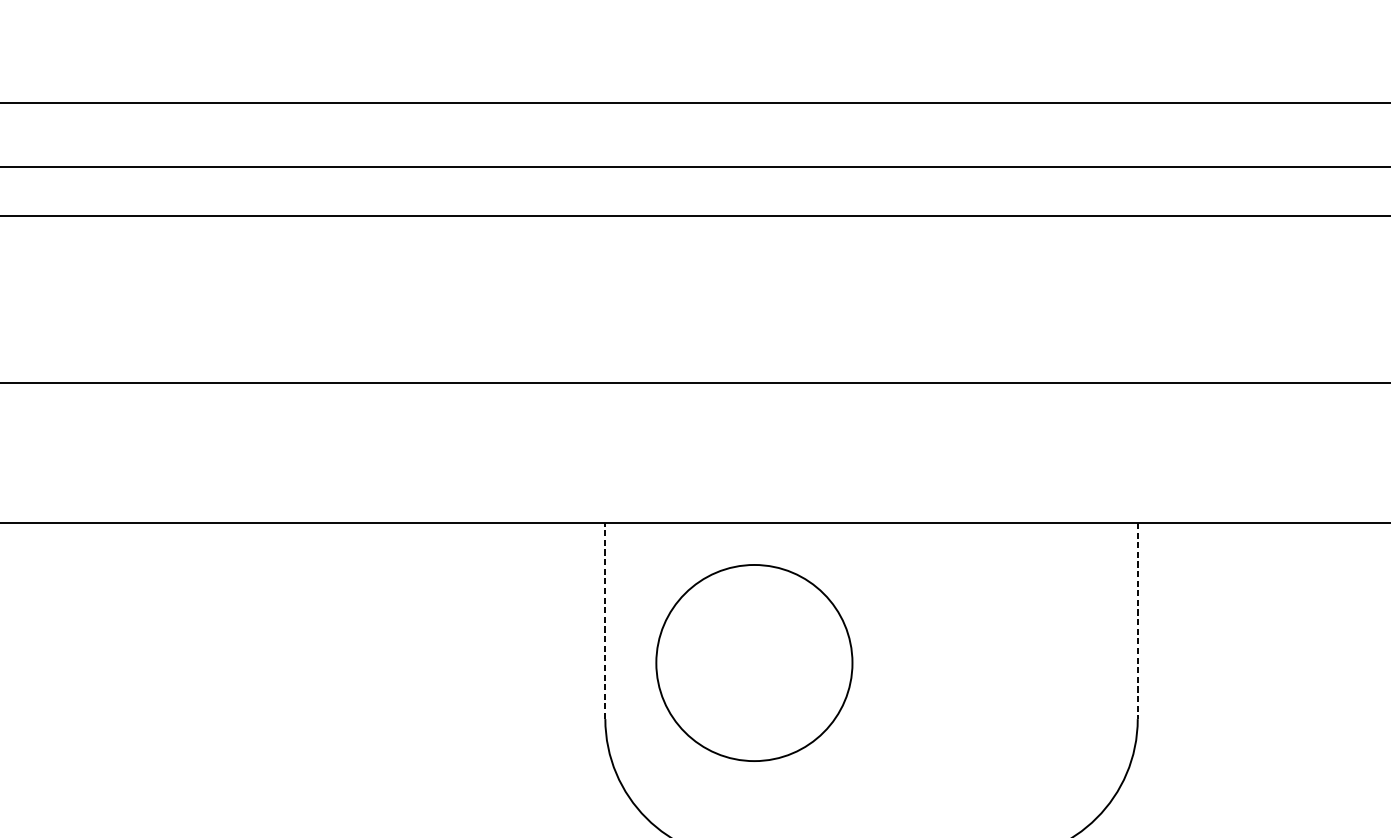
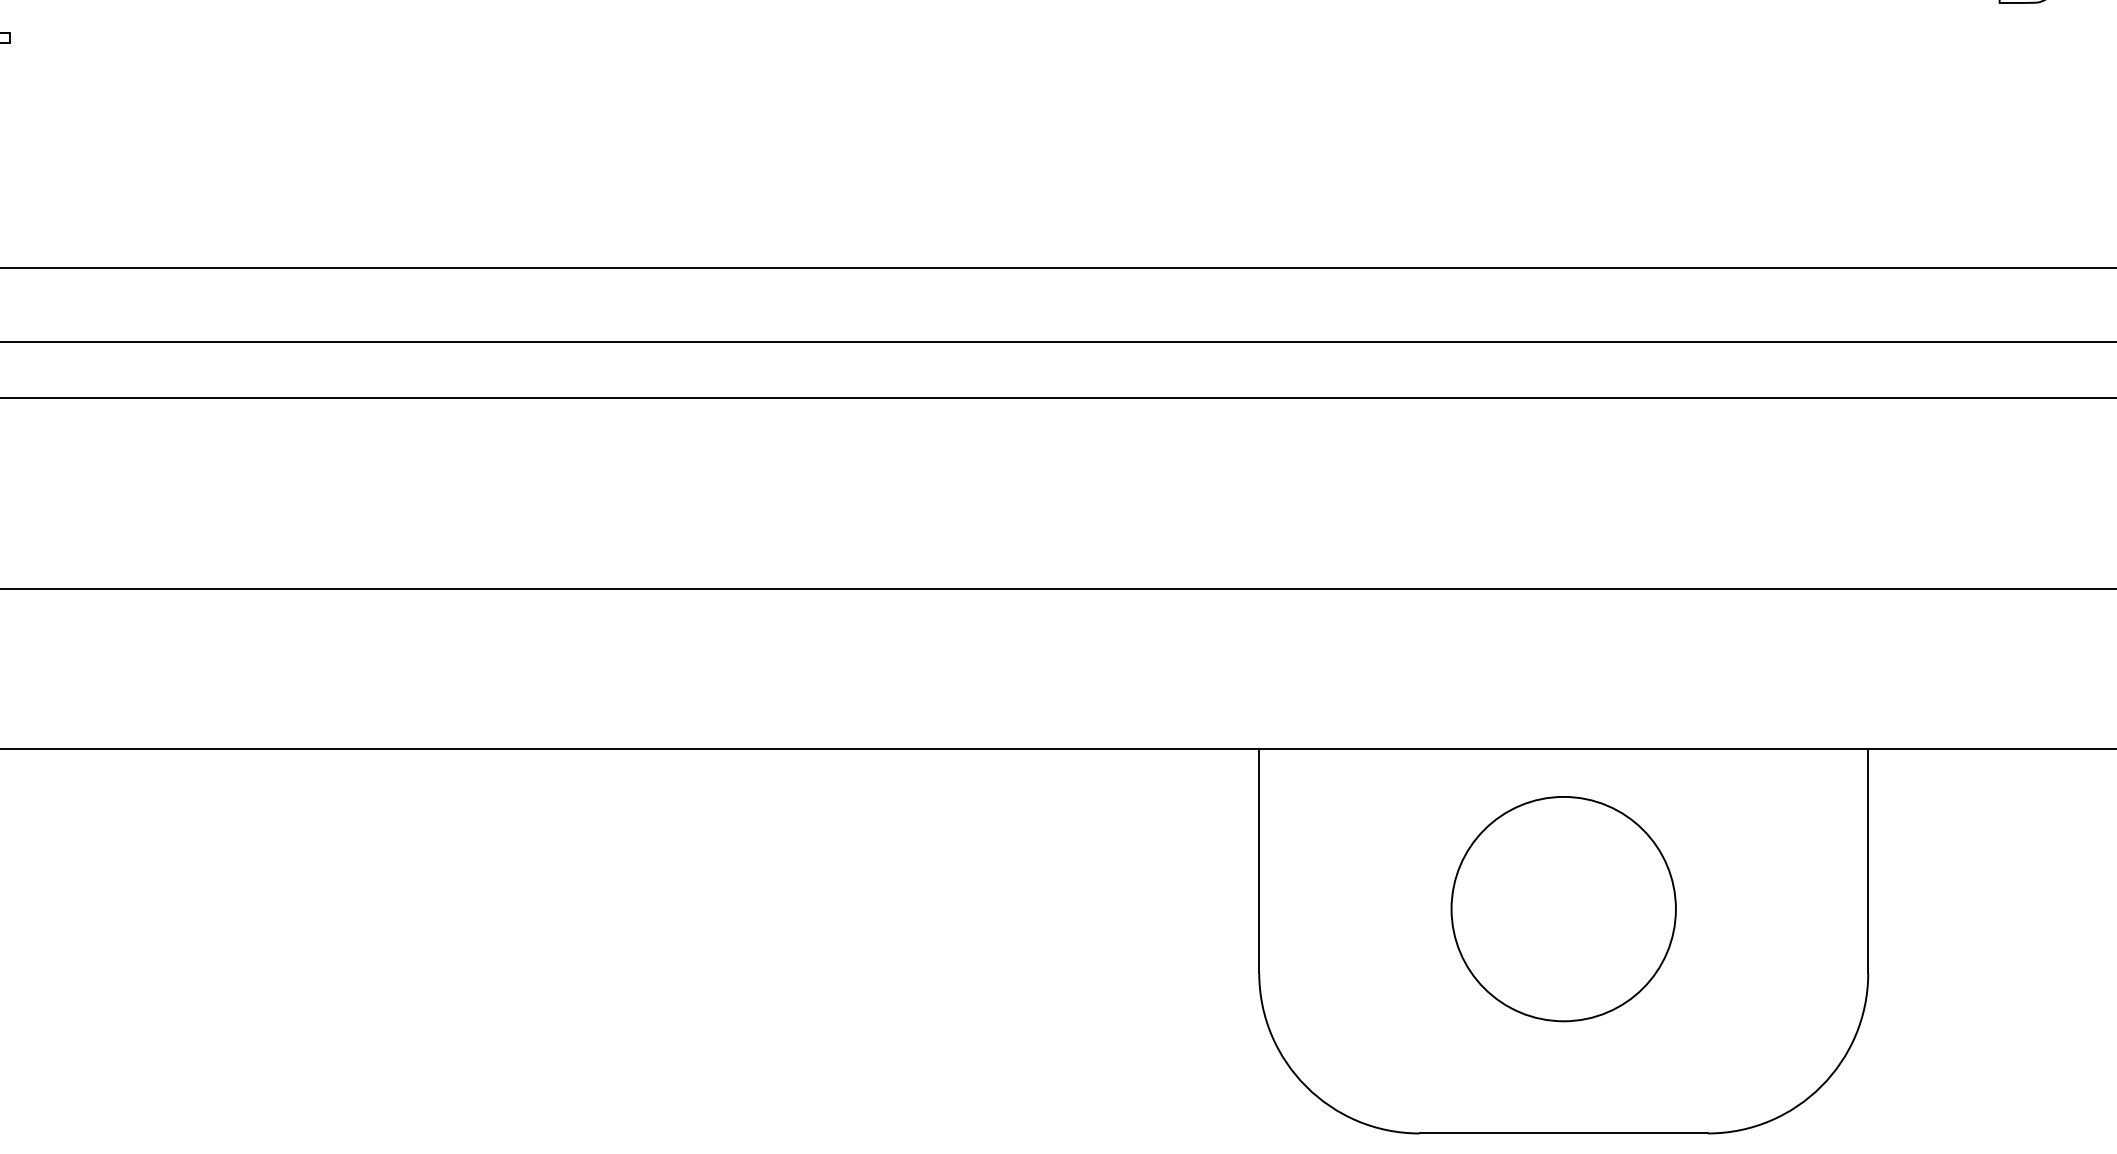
line: (605, 620) -> (1259, 860), dashed -> solid
line: (1137, 621) -> (1868, 861), dashed -> solid
circle: (754, 663) -> (1563, 909), moved

